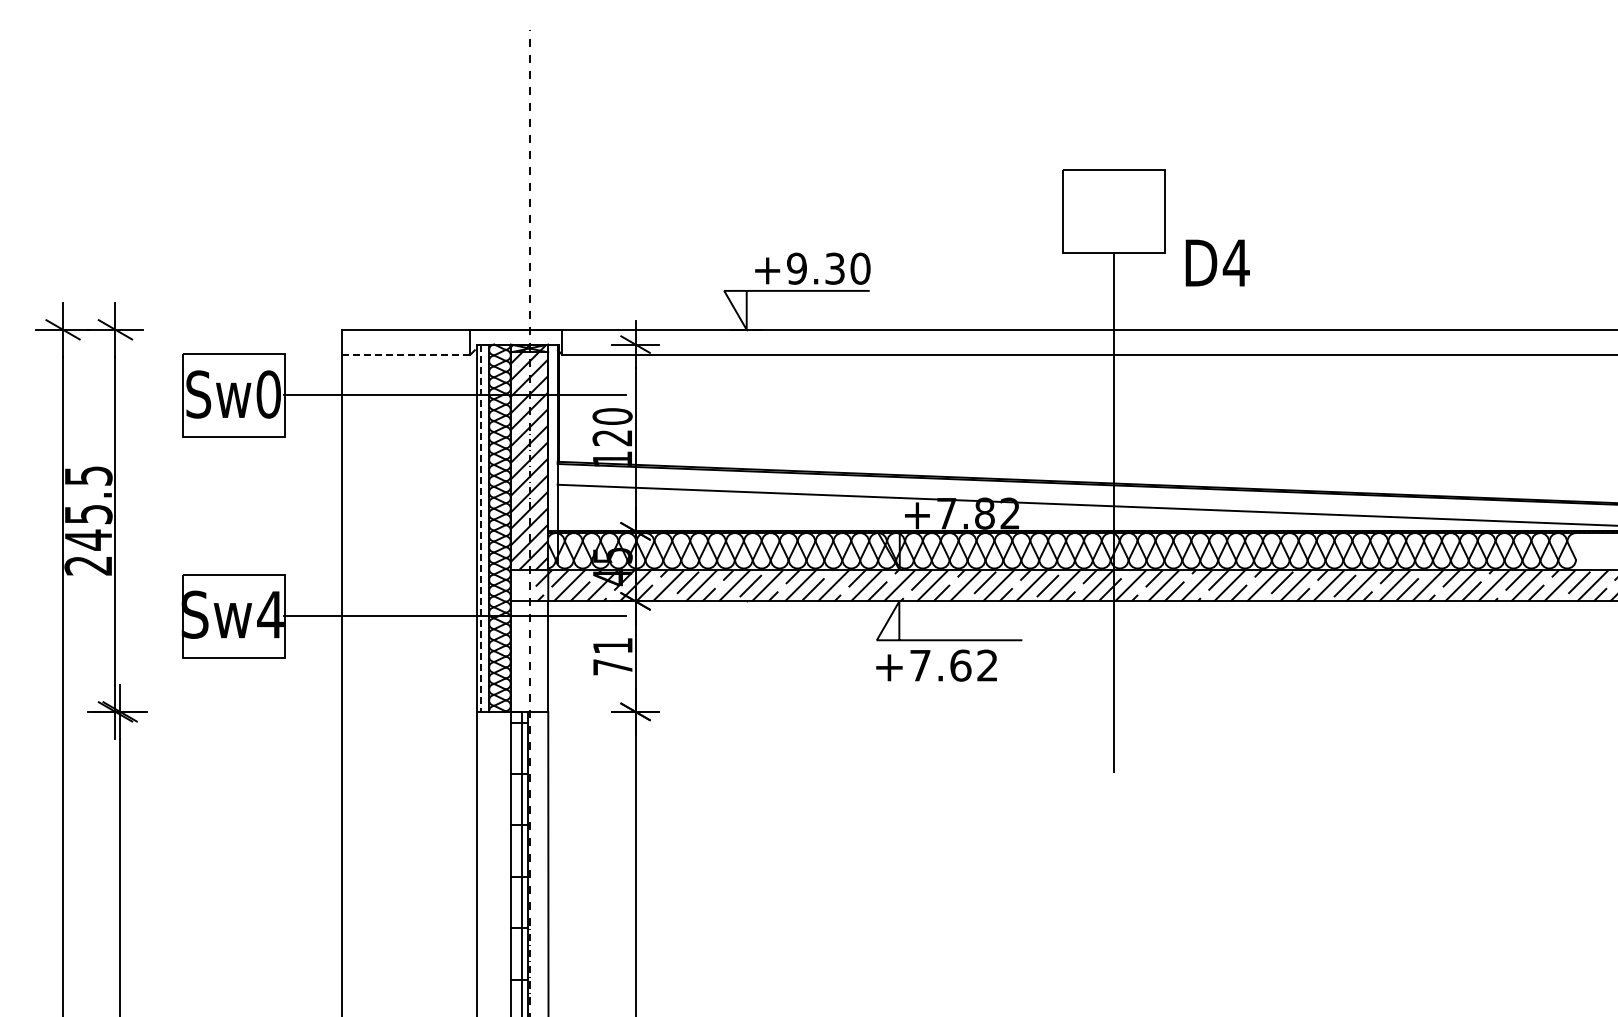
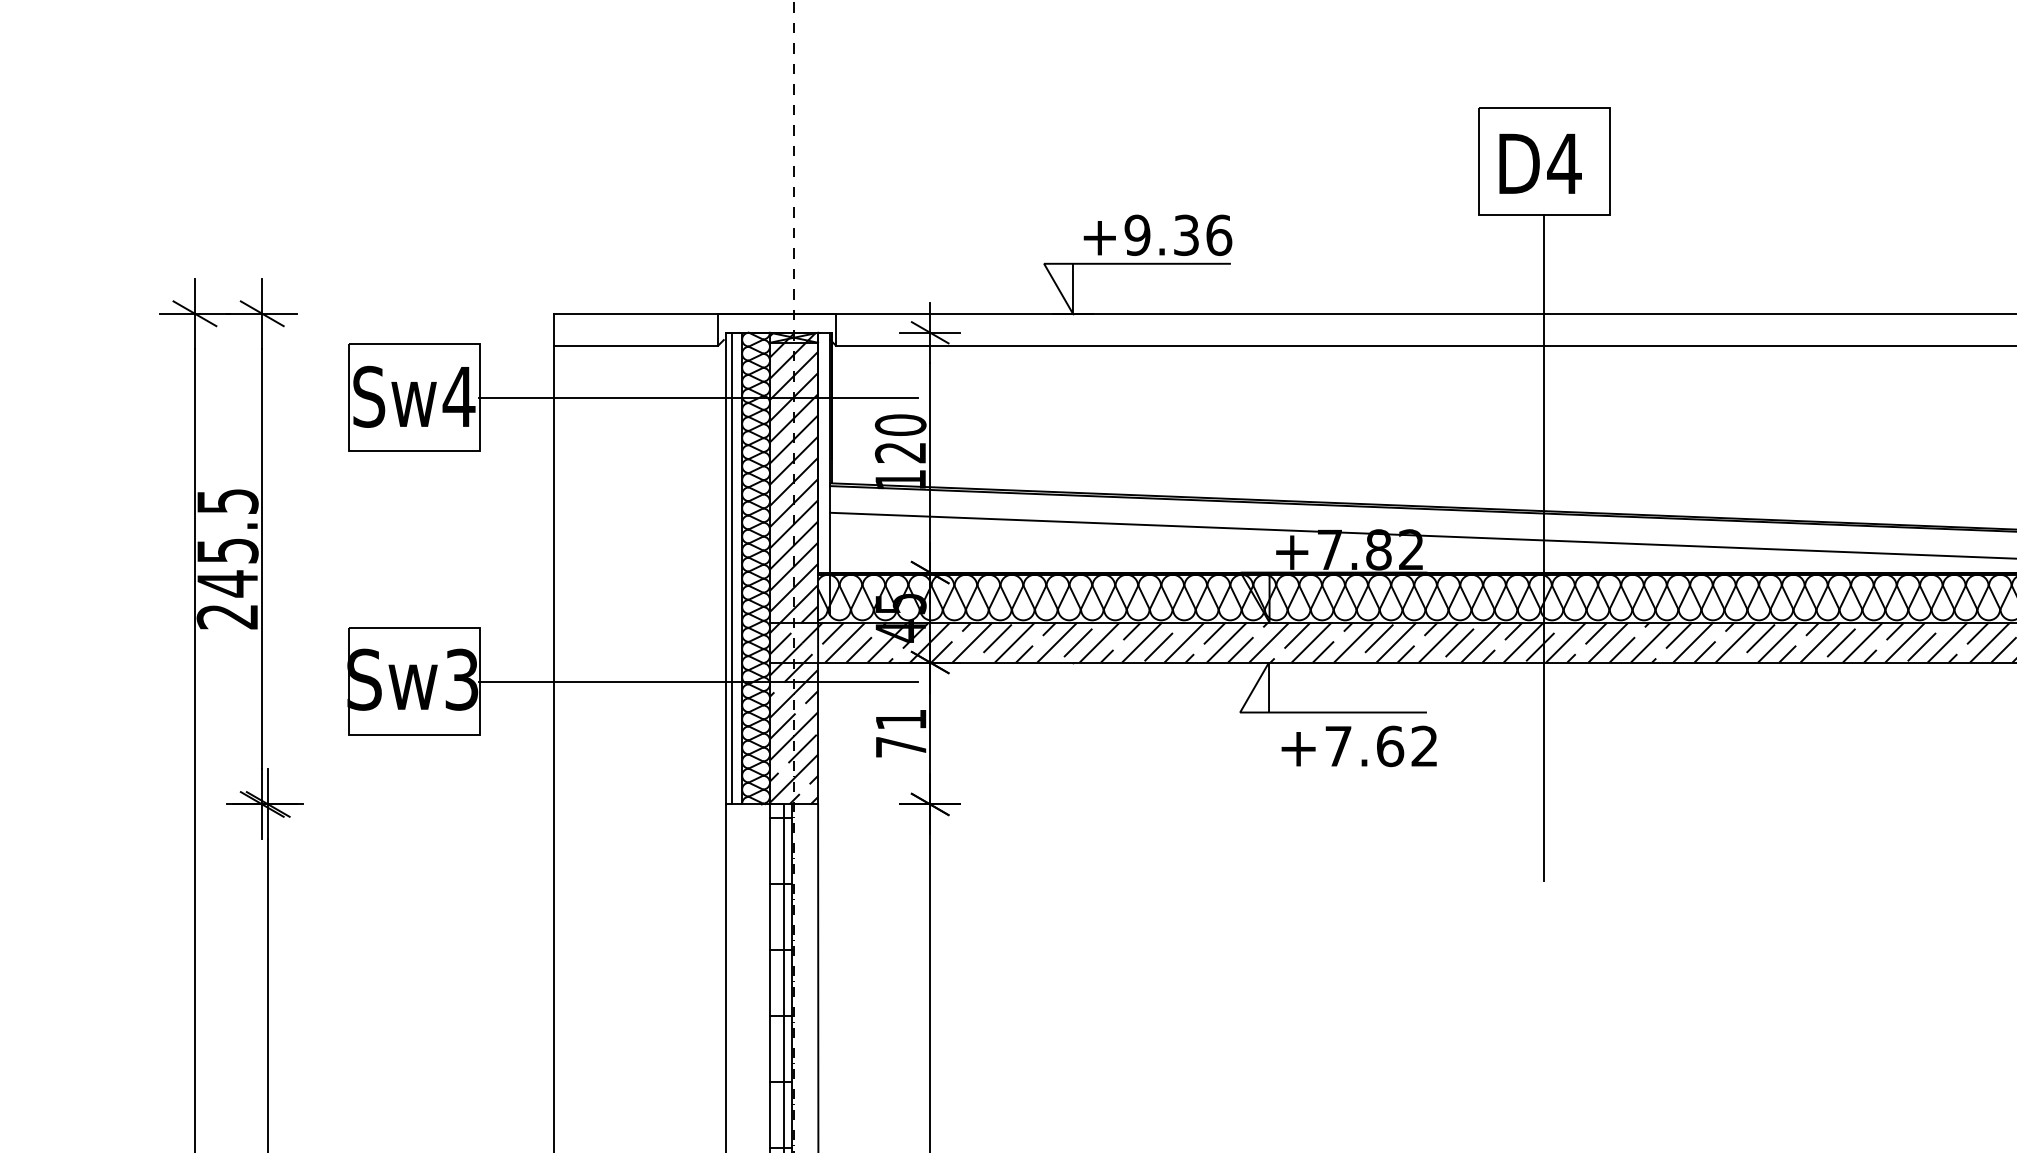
text: (1217, 262) -> (1540, 163), moved
text: (860, 268) -> (1219, 235), +9.30 -> +9.36
line: (406, 354) -> (636, 345), dashed -> solid
text: (268, 394) -> (458, 396), Sw0 -> Sw4
line: (481, 528) -> (732, 568), dashed -> solid
text: (270, 614) -> (461, 679), Sw4 -> Sw3
hatch: (529, 640) -> (794, 712), added
text: (936, 665) -> (1359, 746), moved

